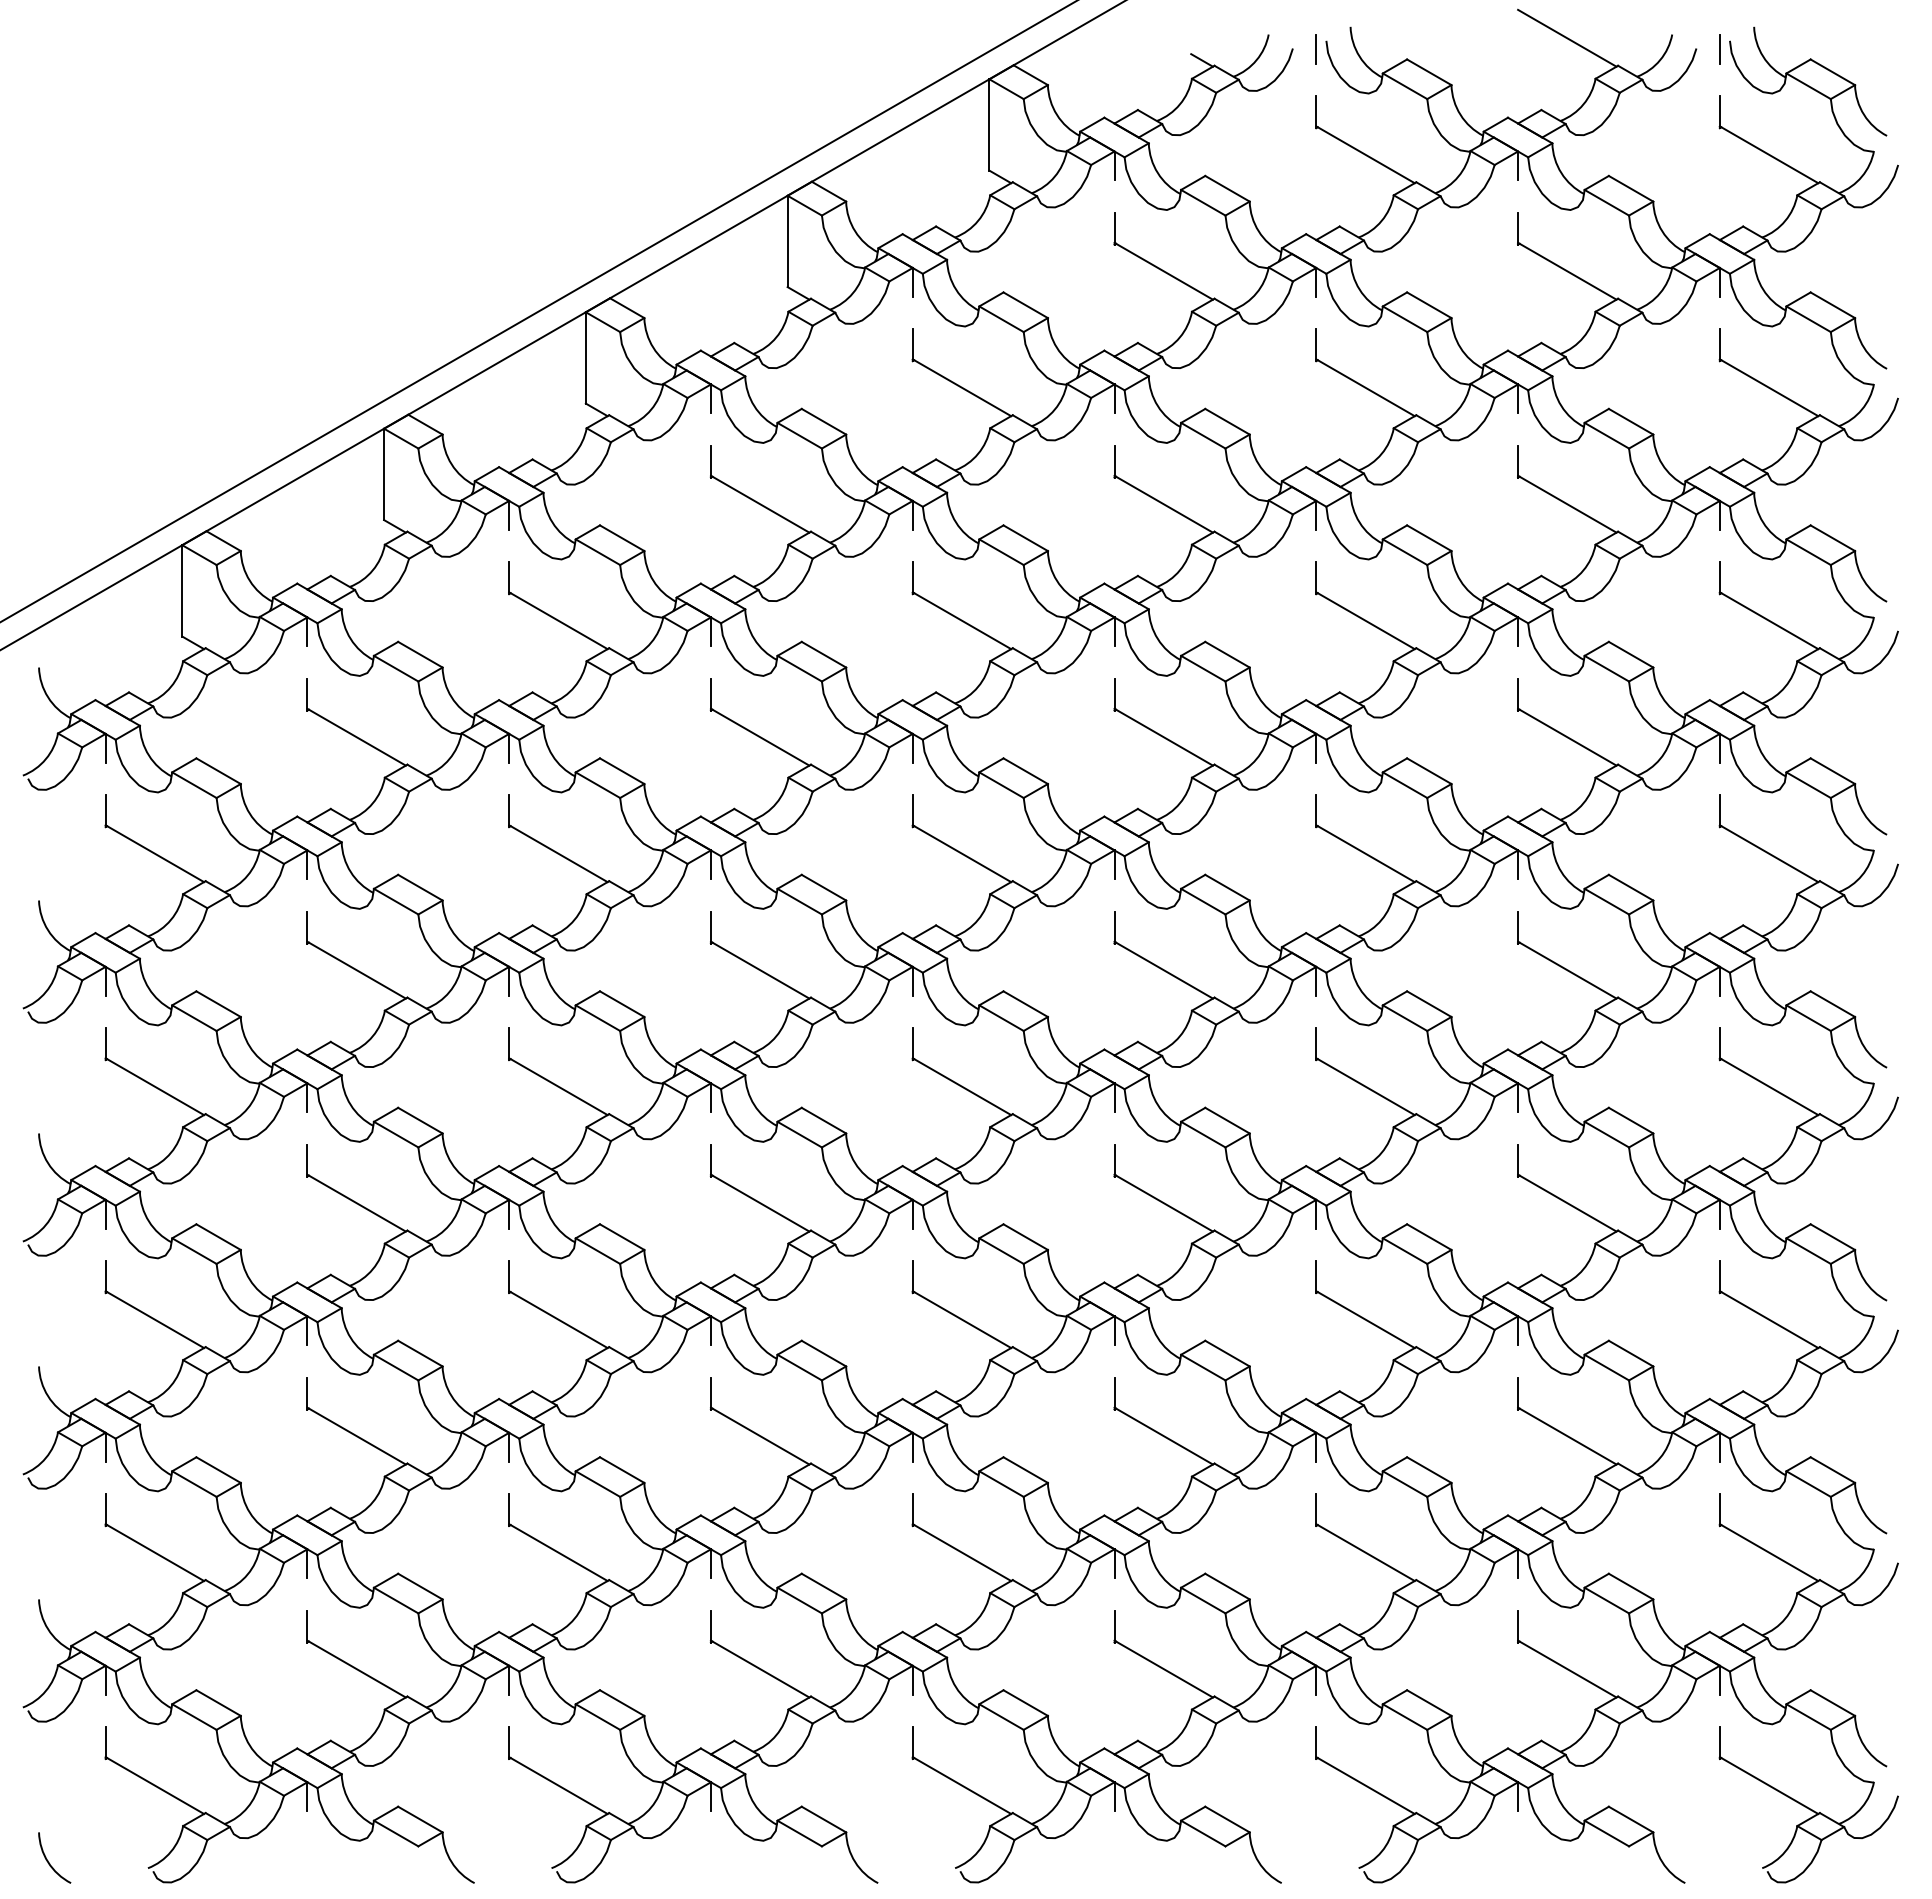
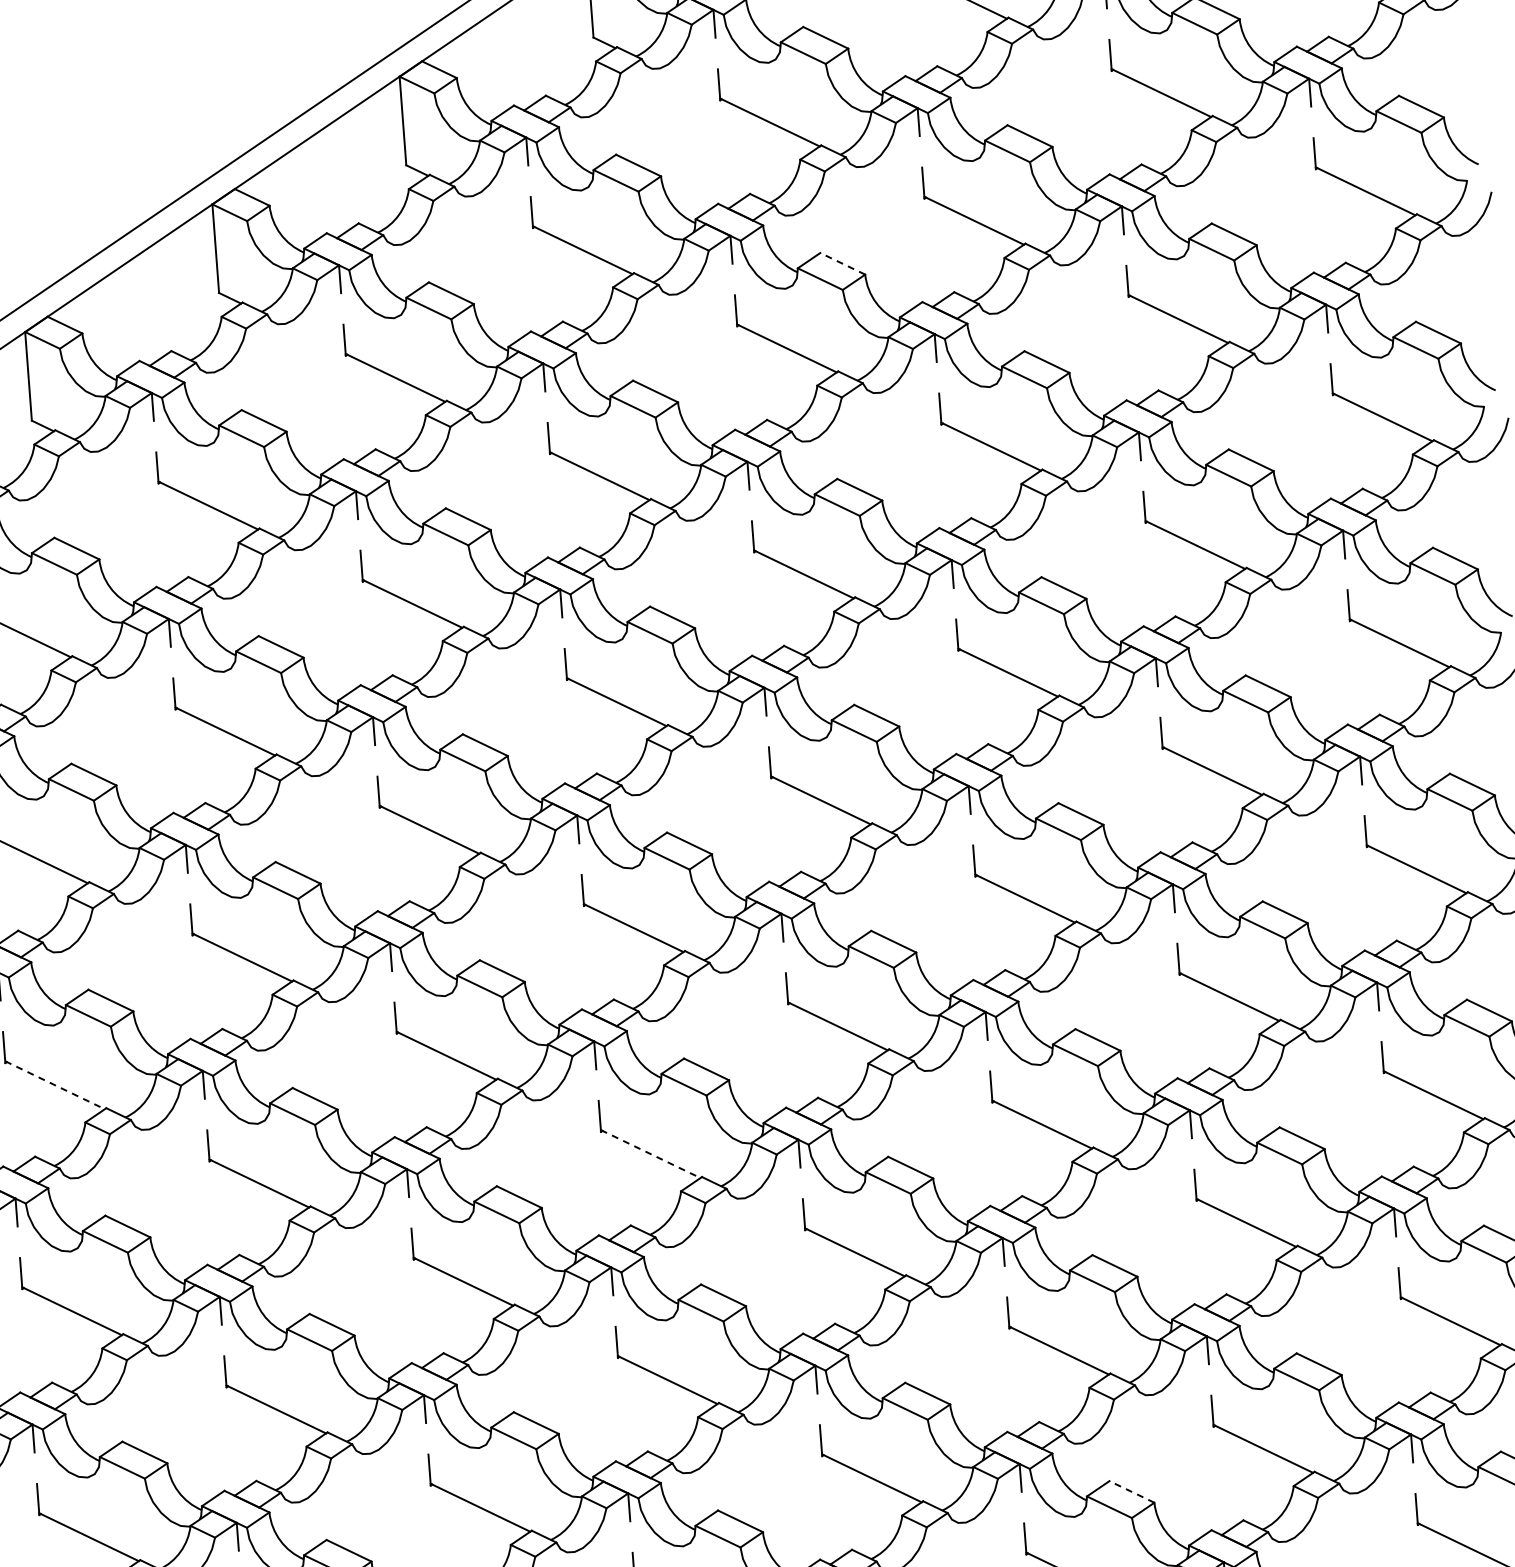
line: (1227, 421) -> (842, 263), solid -> dashed
line: (356, 1203) -> (54, 1085), solid -> dashed
line: (961, 1319) -> (650, 1153), solid -> dashed
line: (1429, 1703) -> (1132, 1492), solid -> dashed

